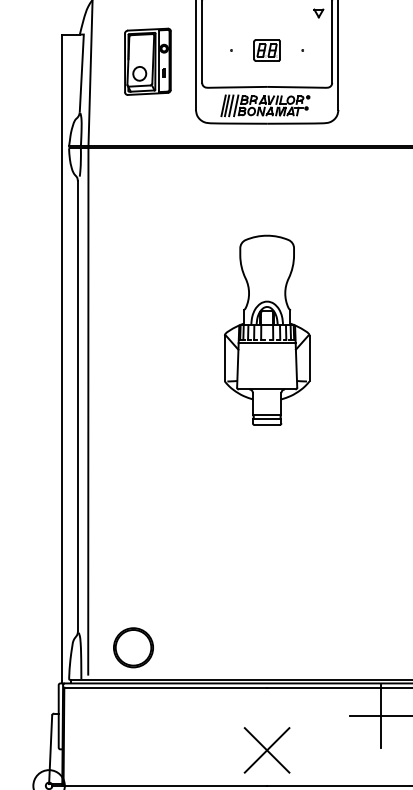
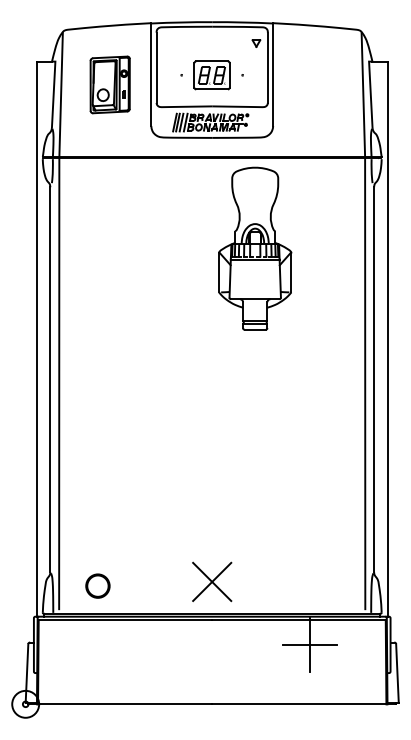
part: (267, 49) -> (212, 74), size x1.6
part: (267, 330) -> (255, 248), moved
part: (133, 646) -> (97, 585), size x0.7
part: (267, 749) -> (212, 581), moved

